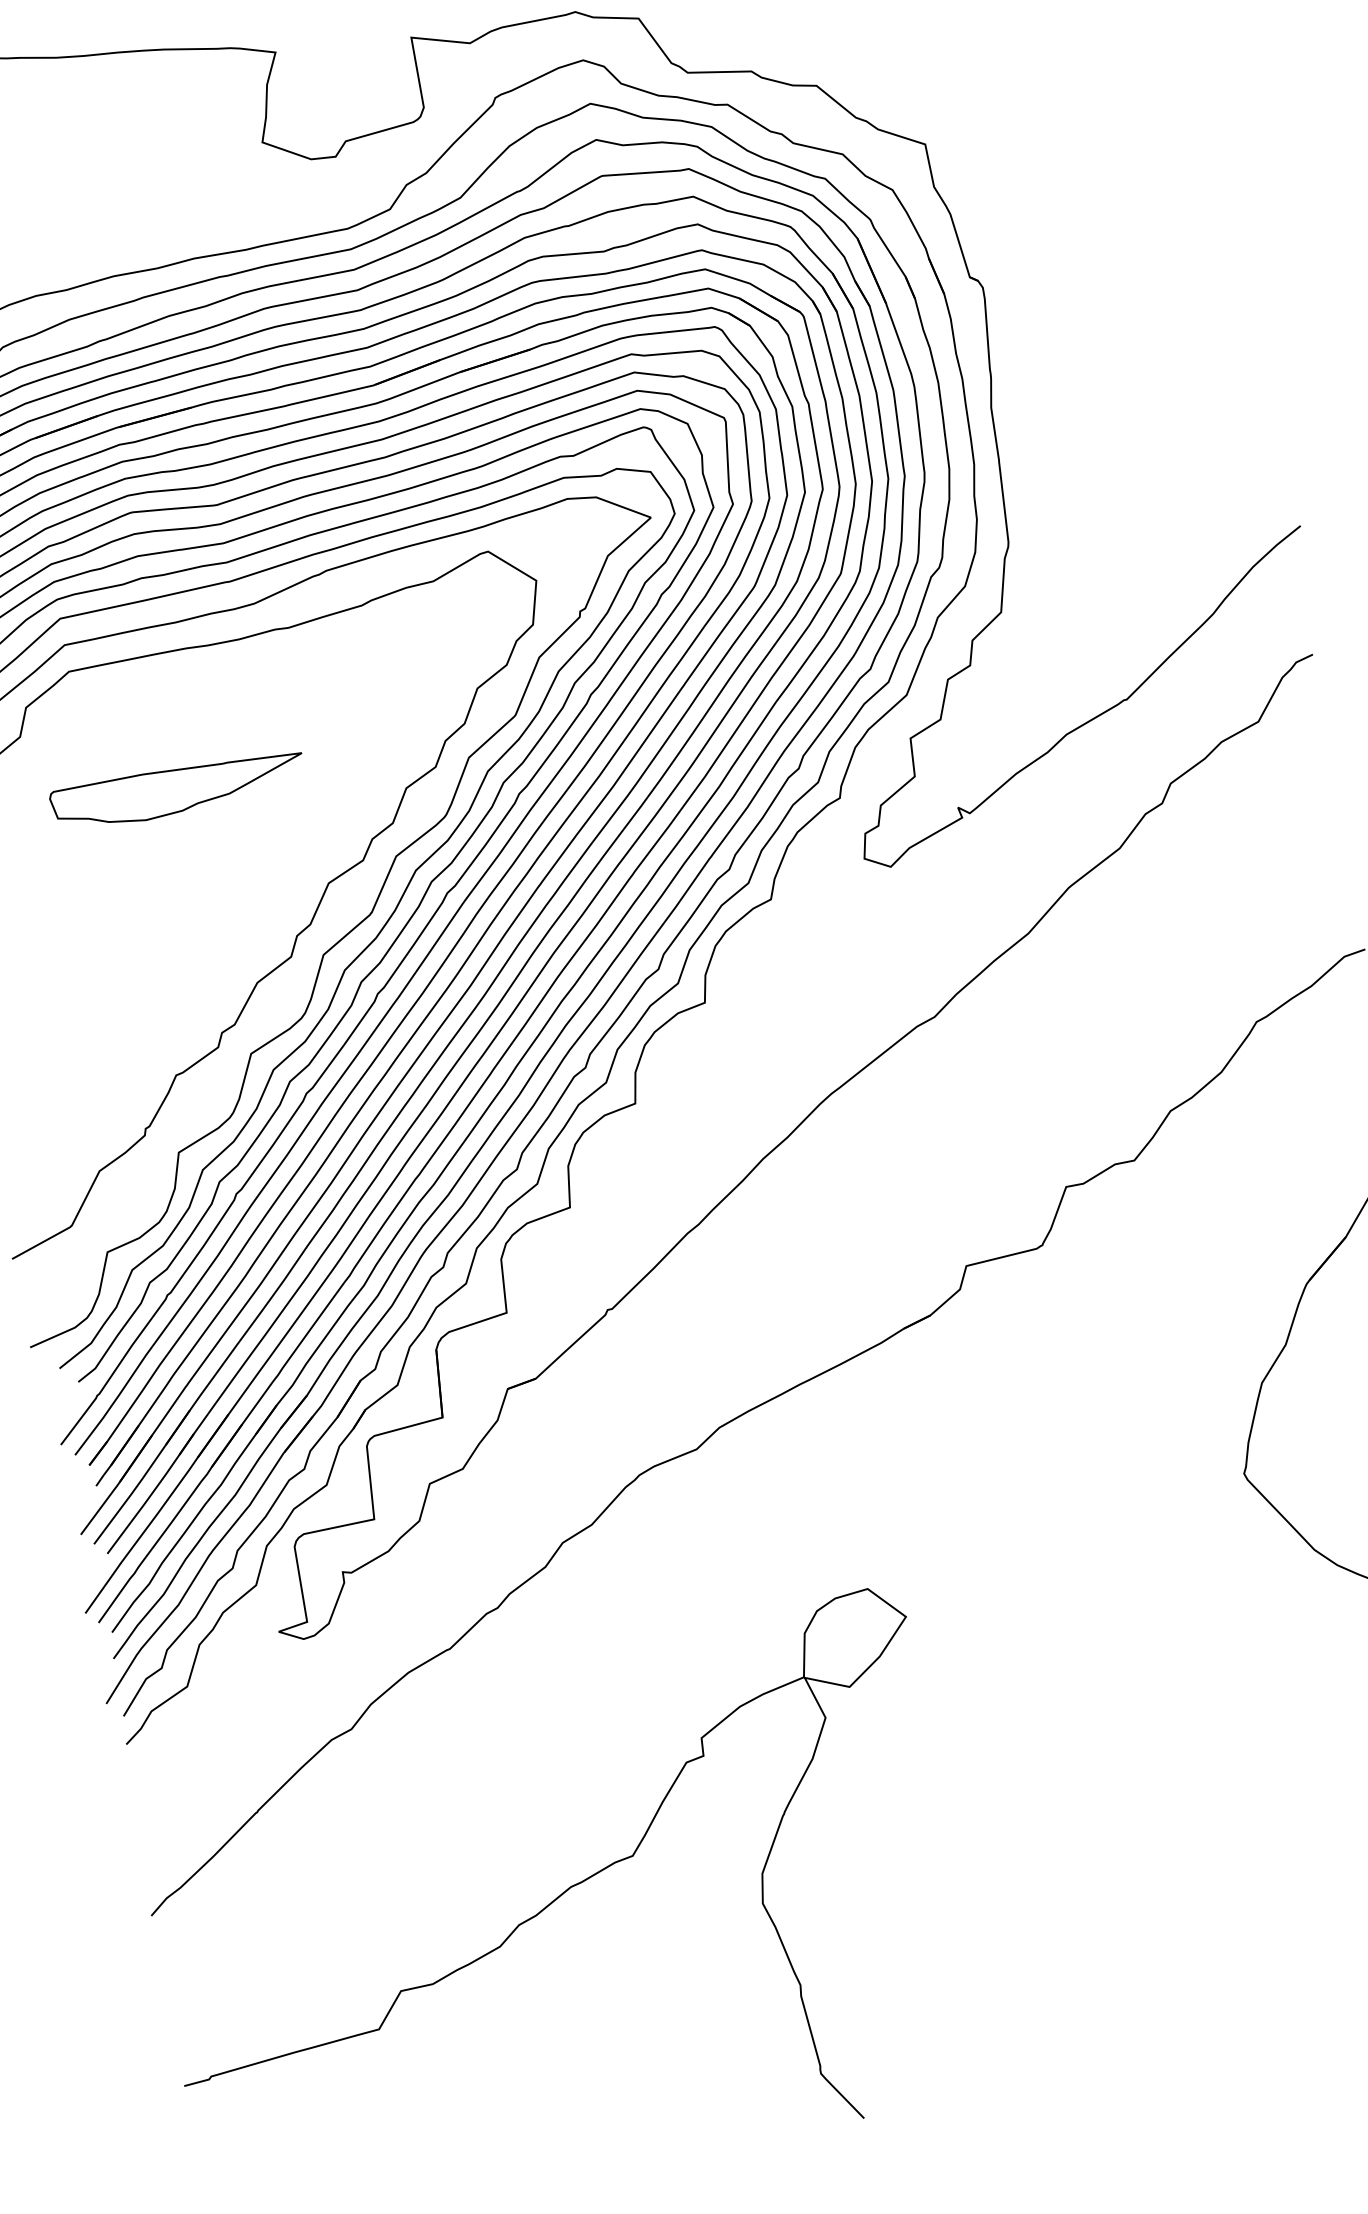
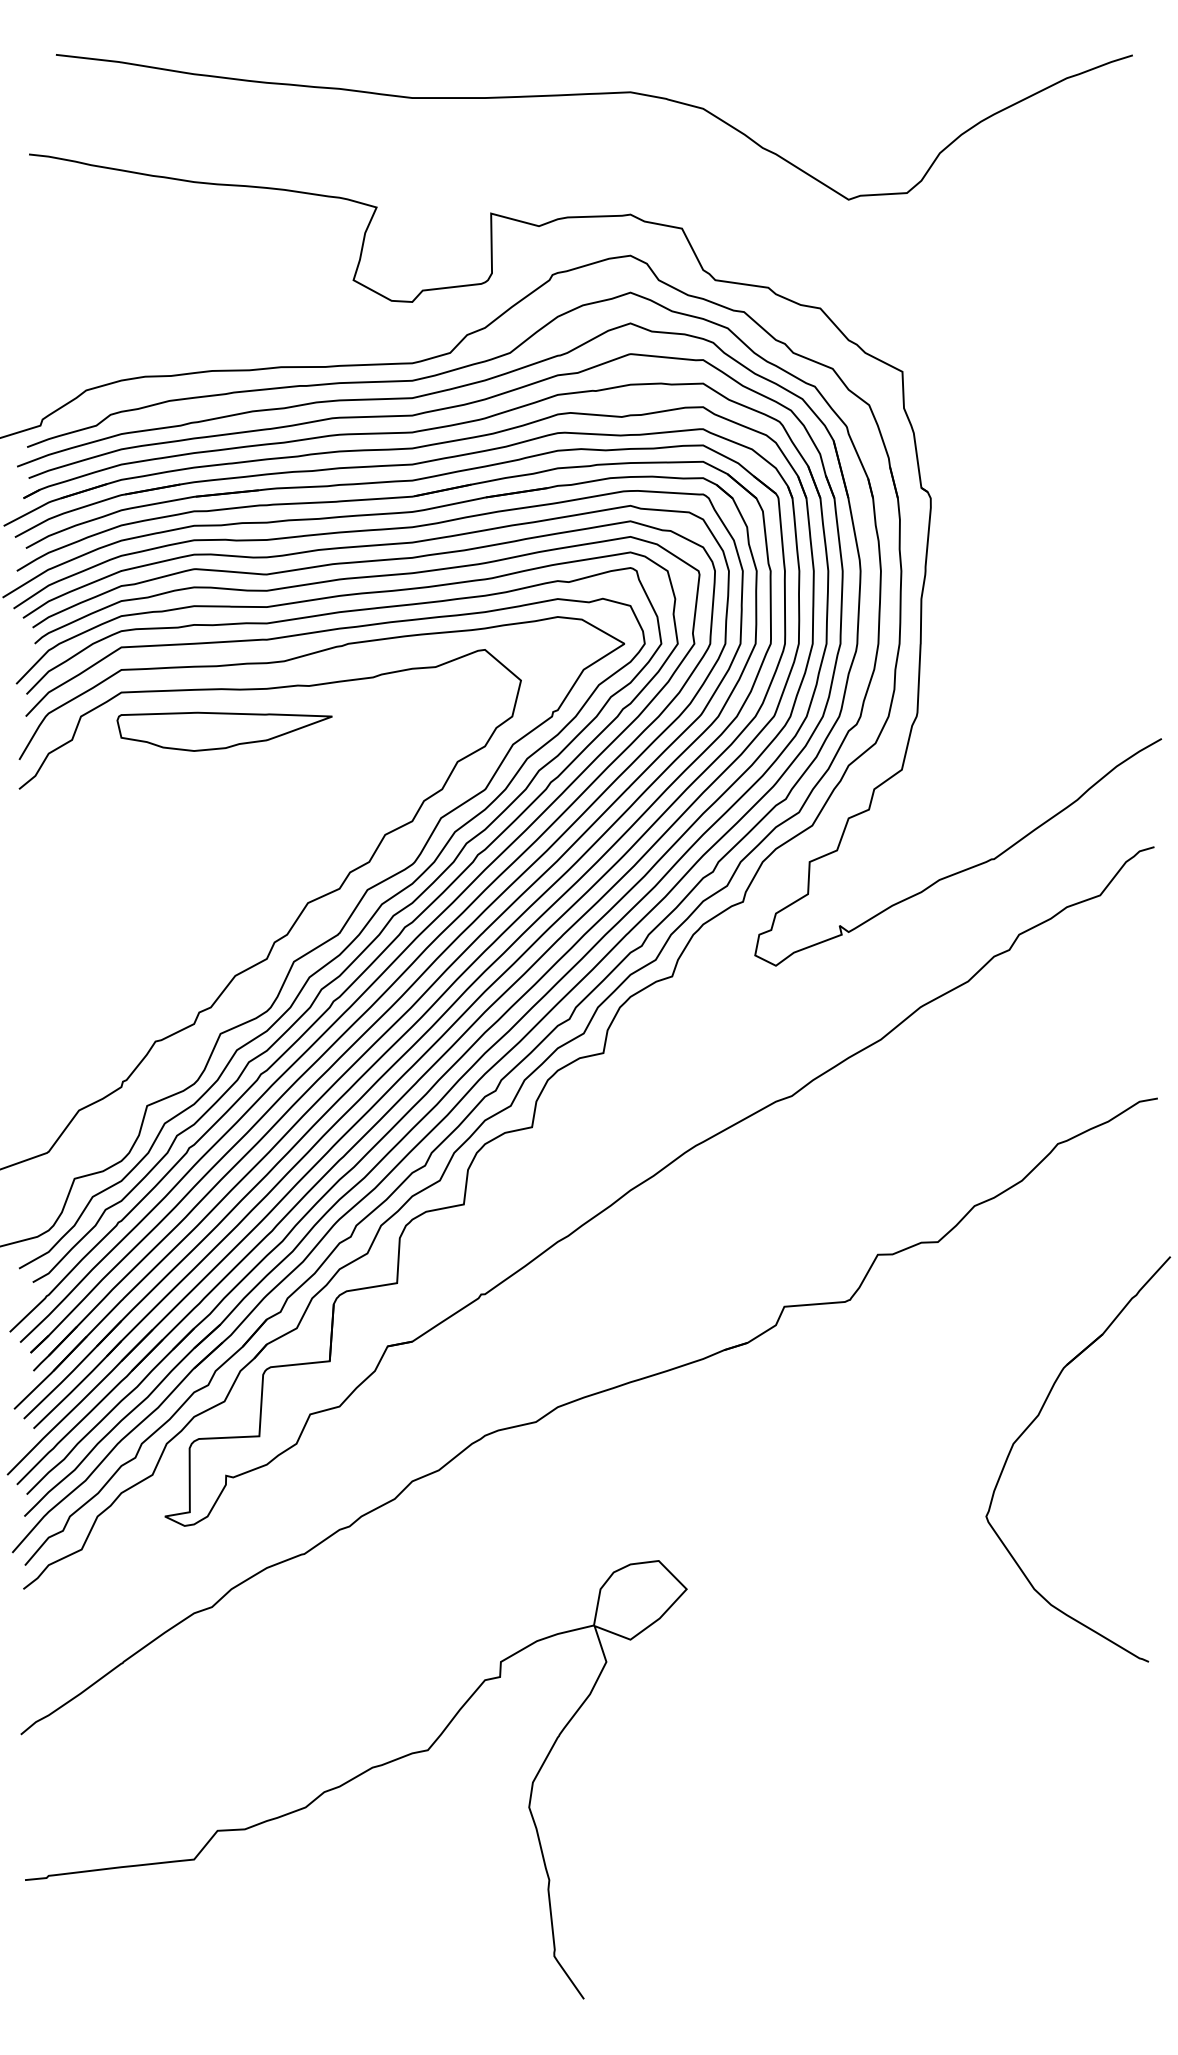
part: (177, 791) -> (224, 731), moved

